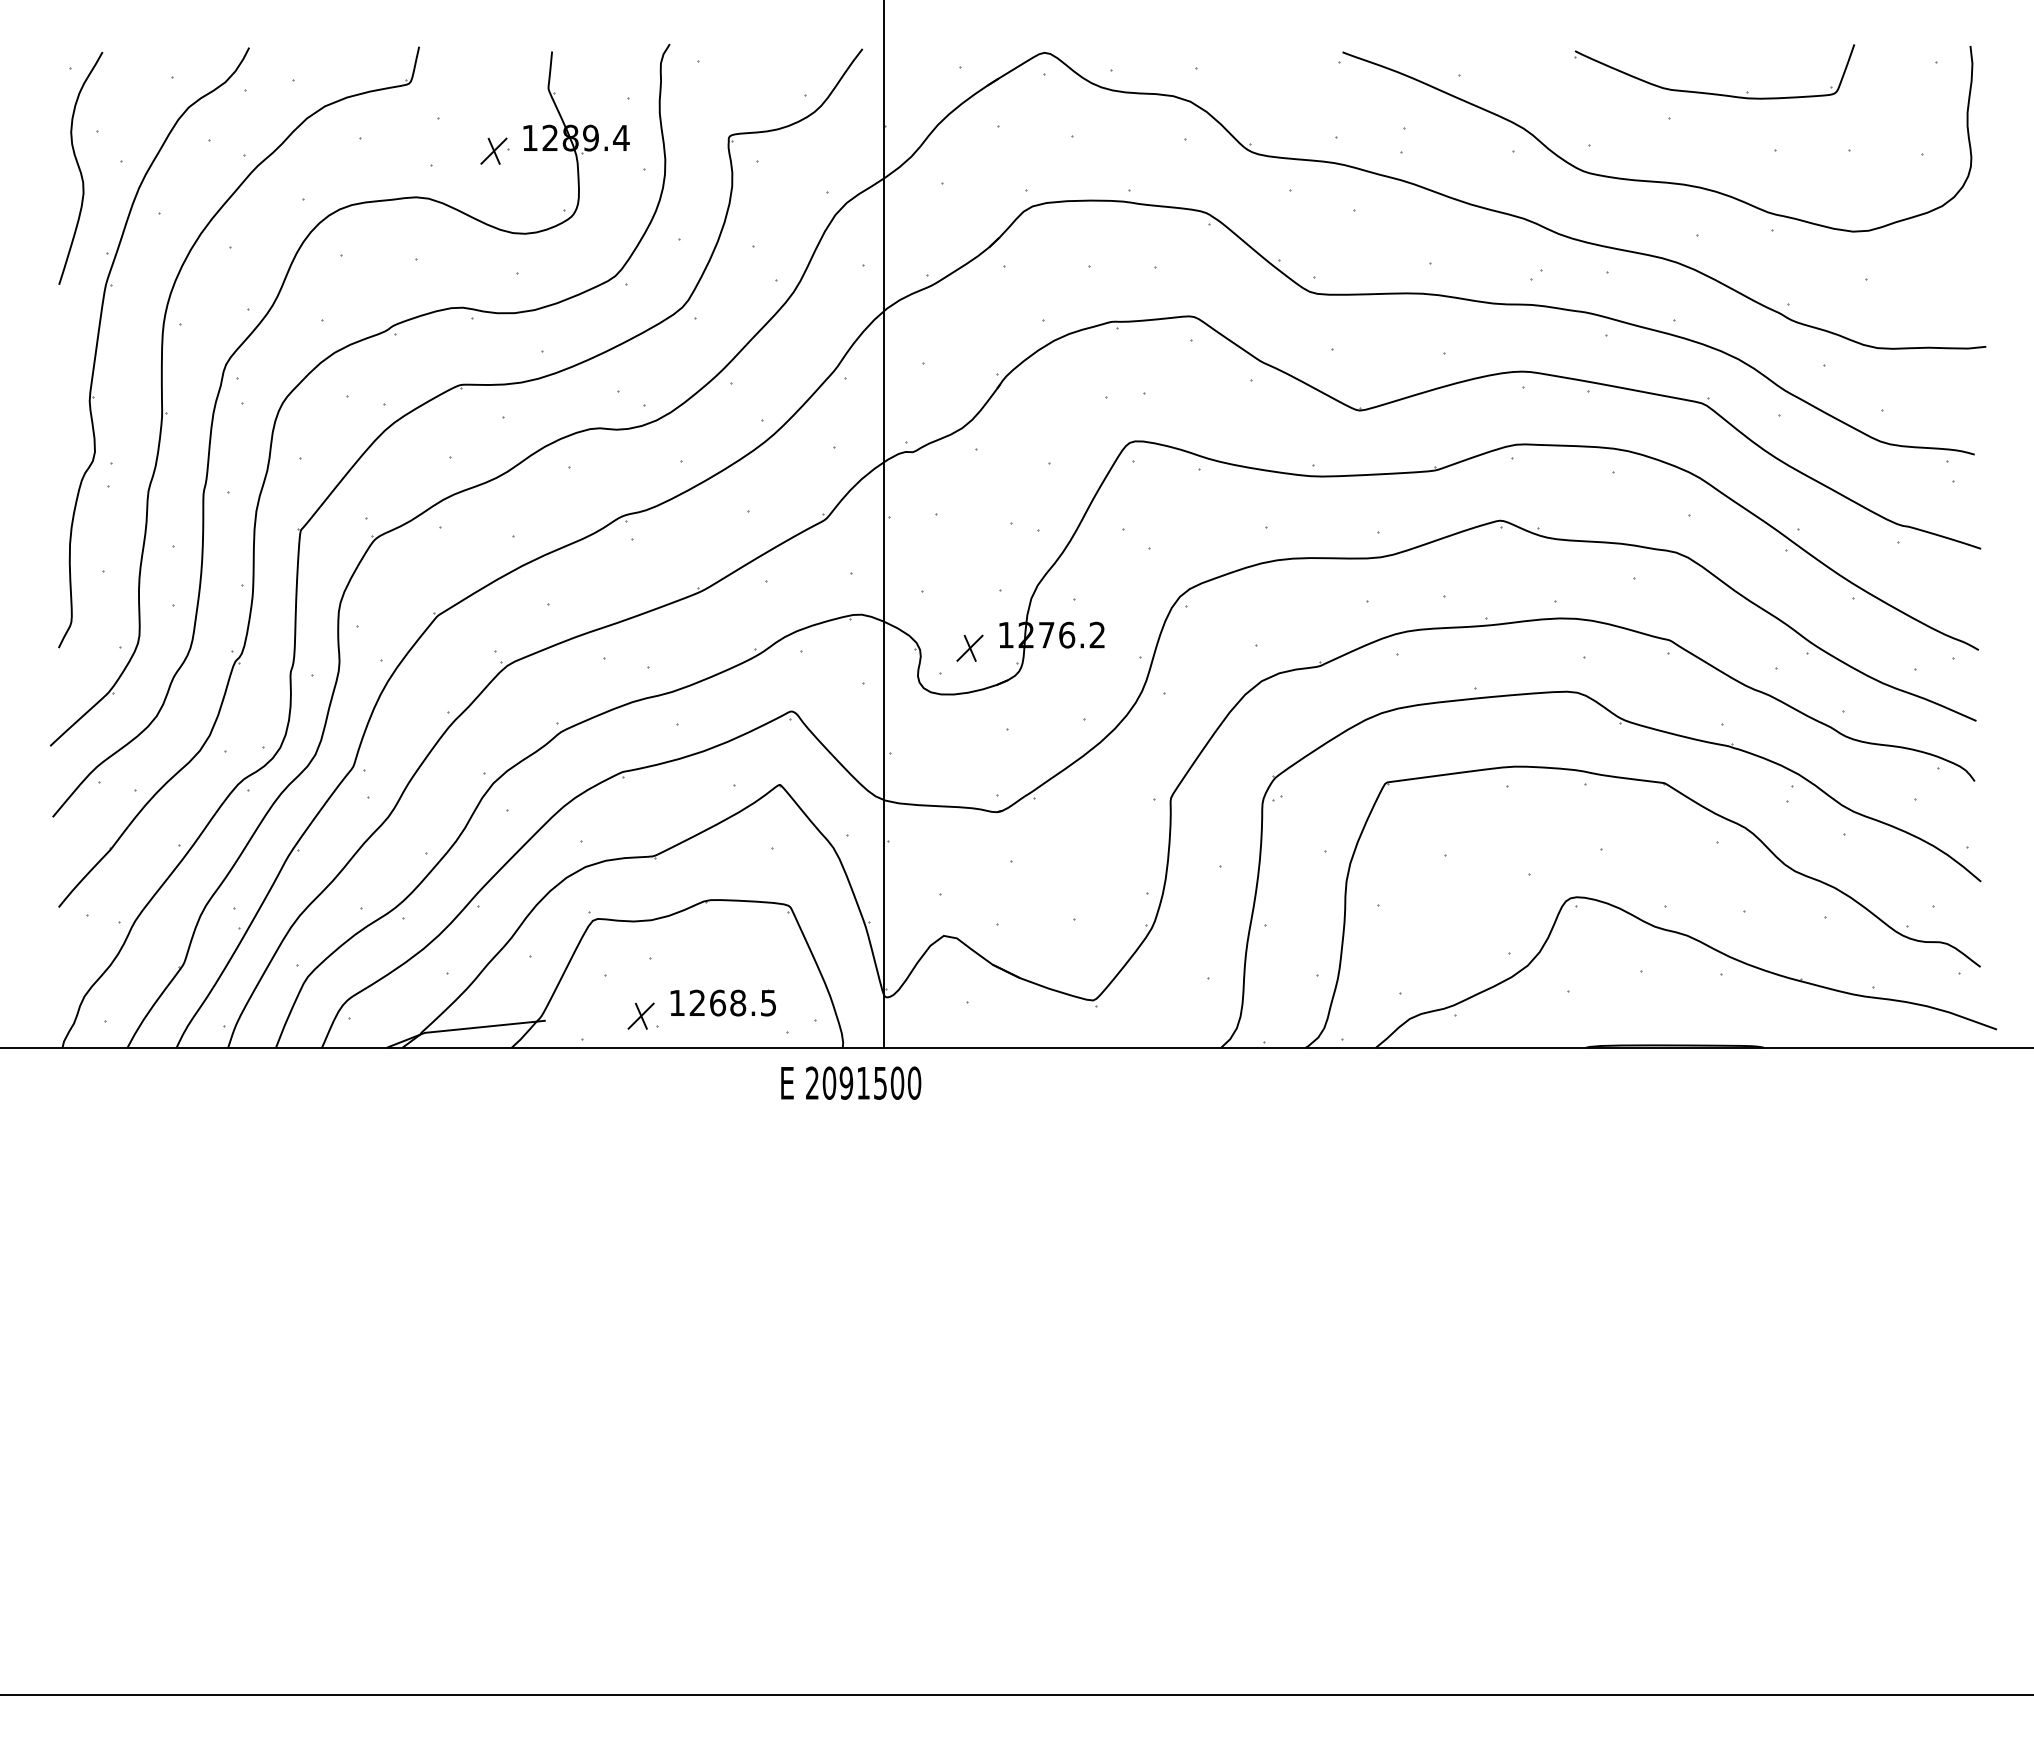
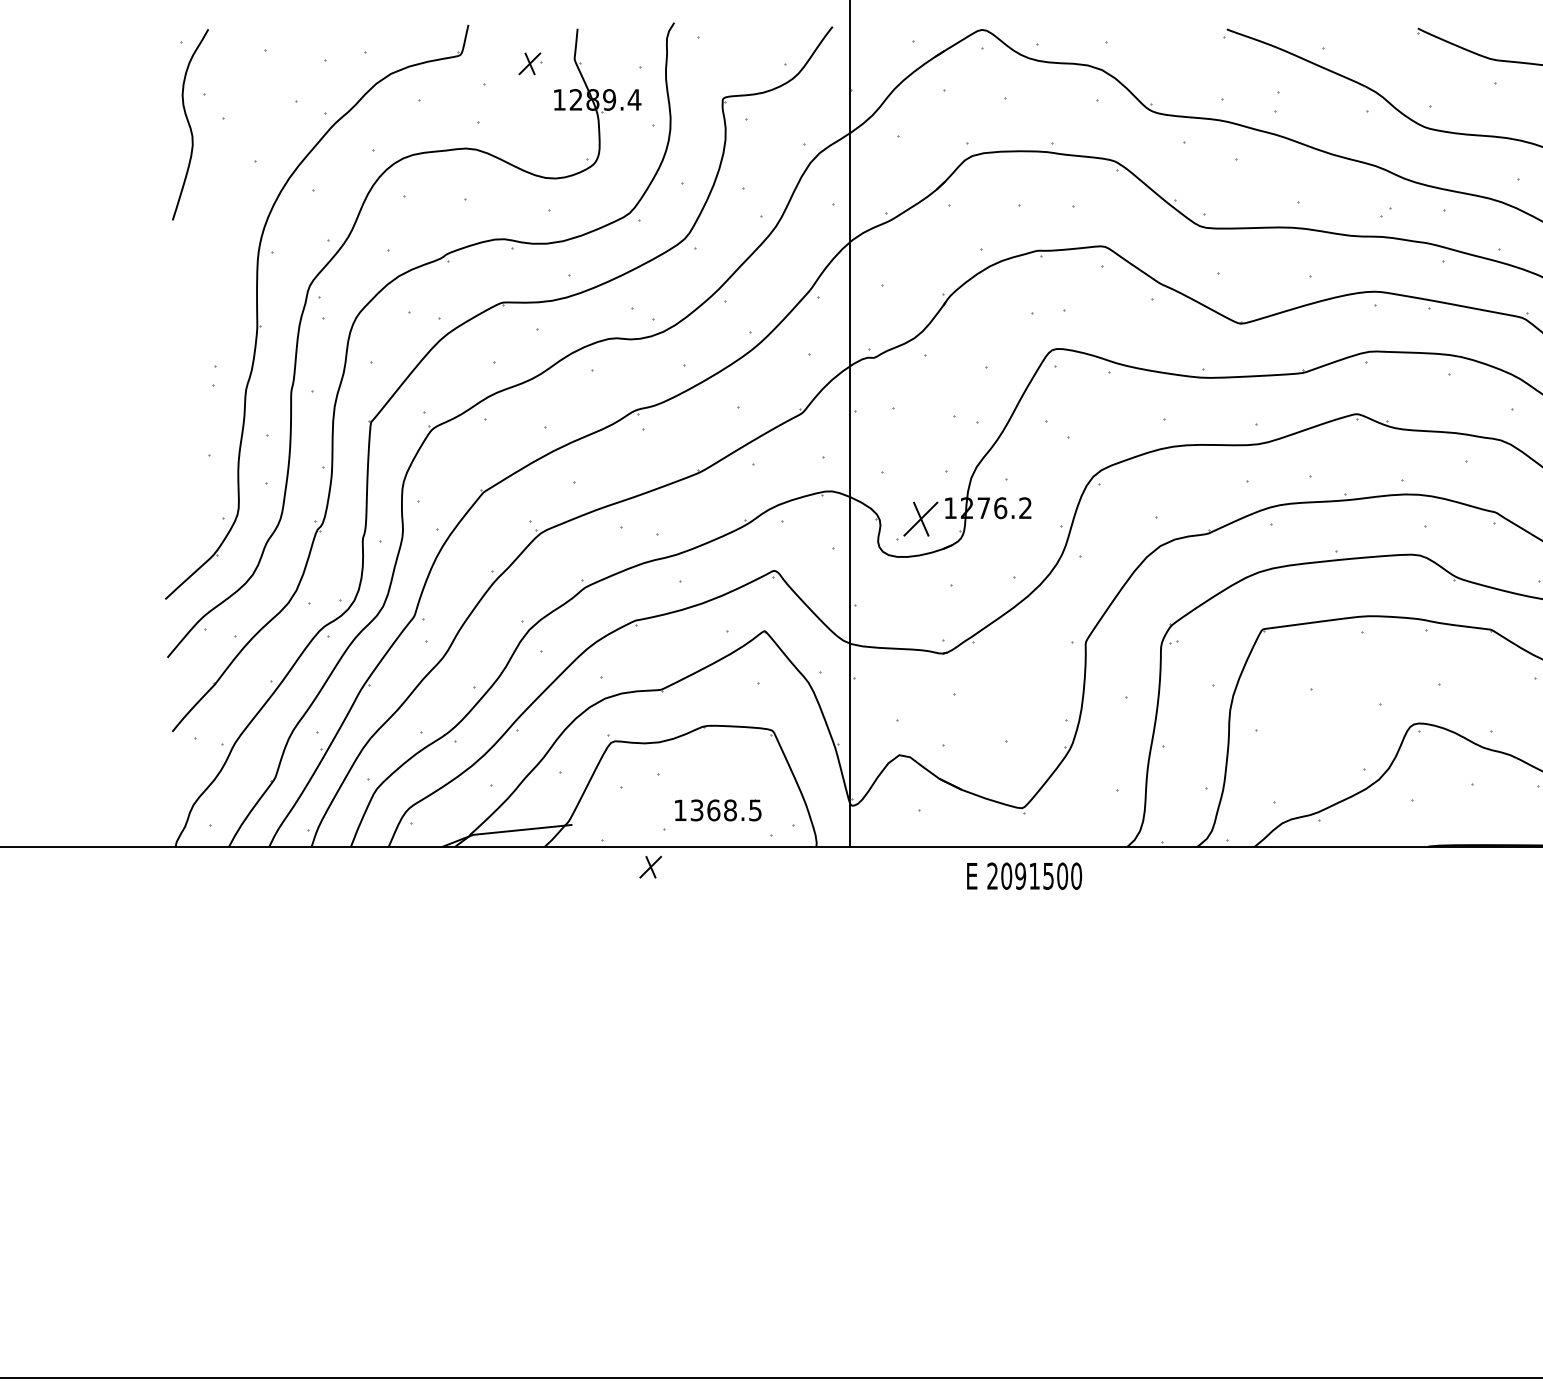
part: (494, 150) -> (530, 63), moved
part: (98, 342) -> (205, 267), removed
part: (969, 647) -> (920, 518), size x1.6
text: (697, 1003) -> (697, 810), 1268.5 -> 1368.5
part: (640, 1015) -> (650, 866), moved
text: (851, 1082) -> (1024, 875), moved

